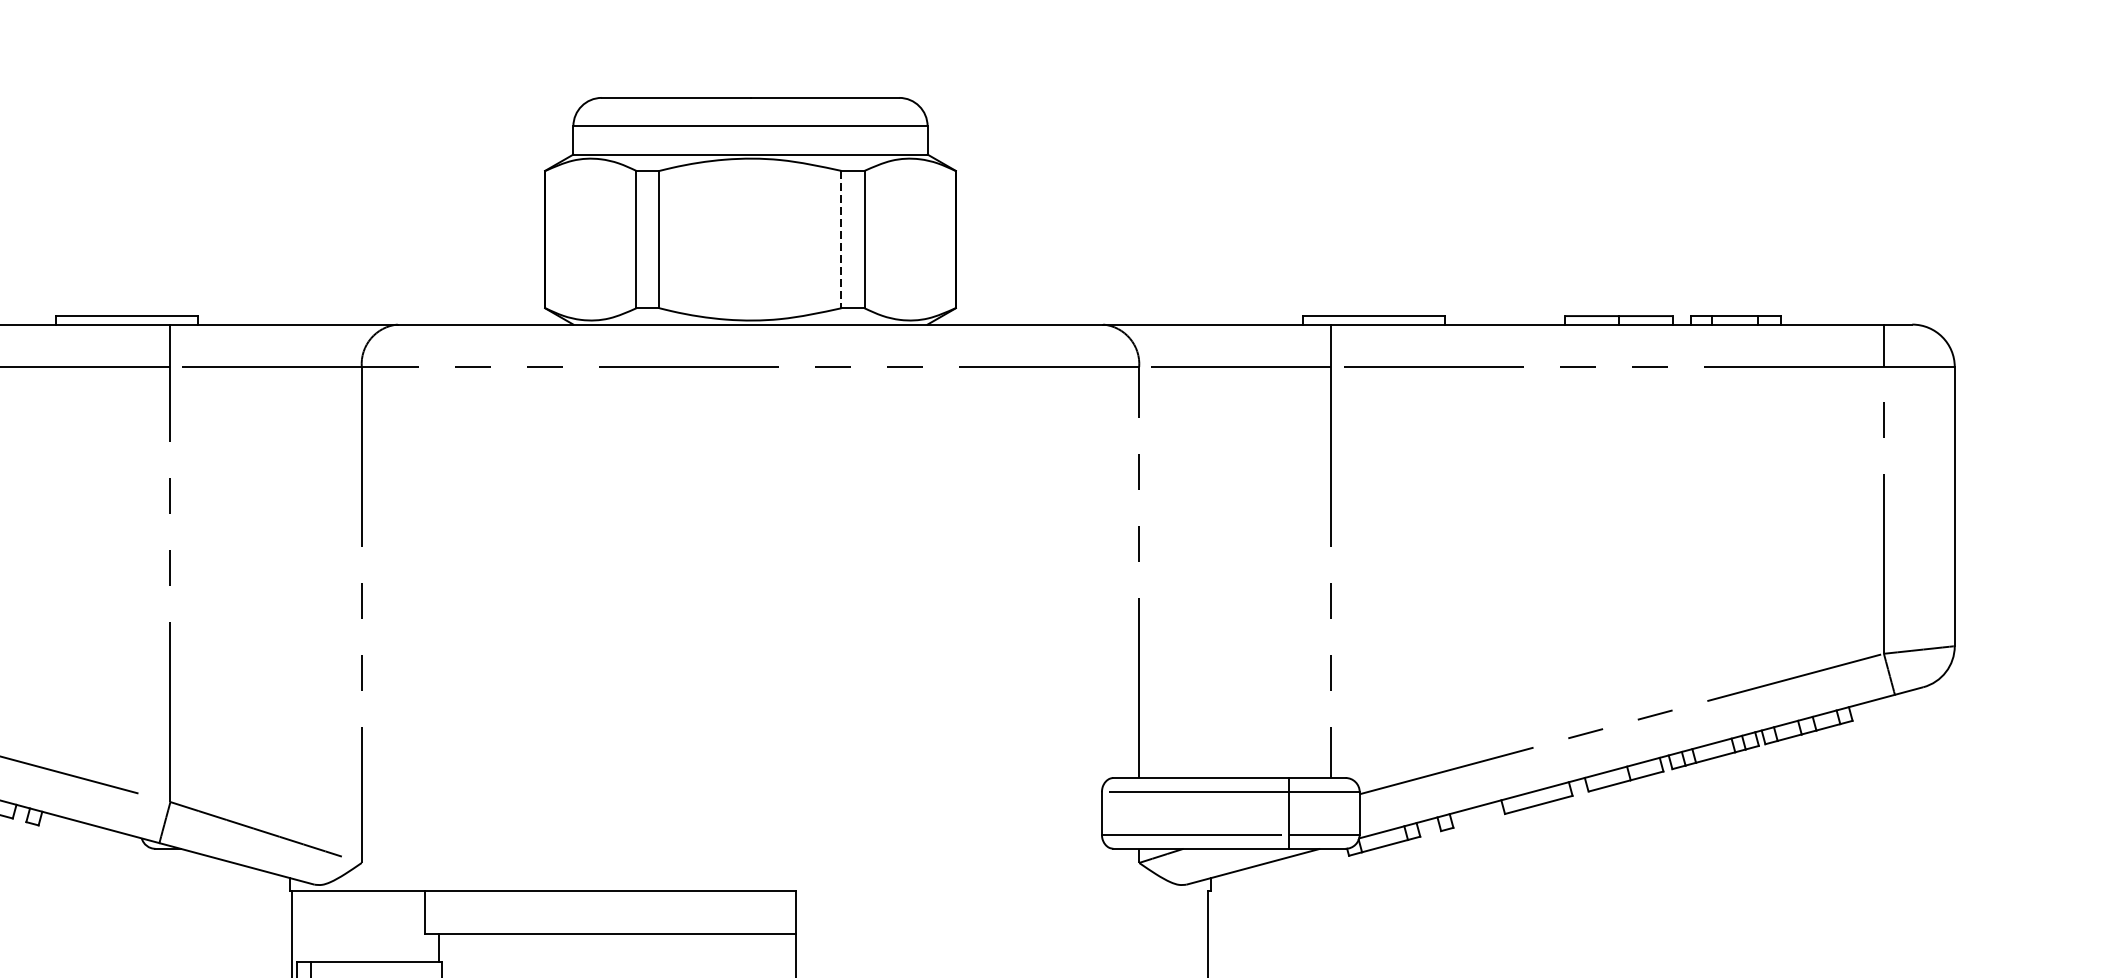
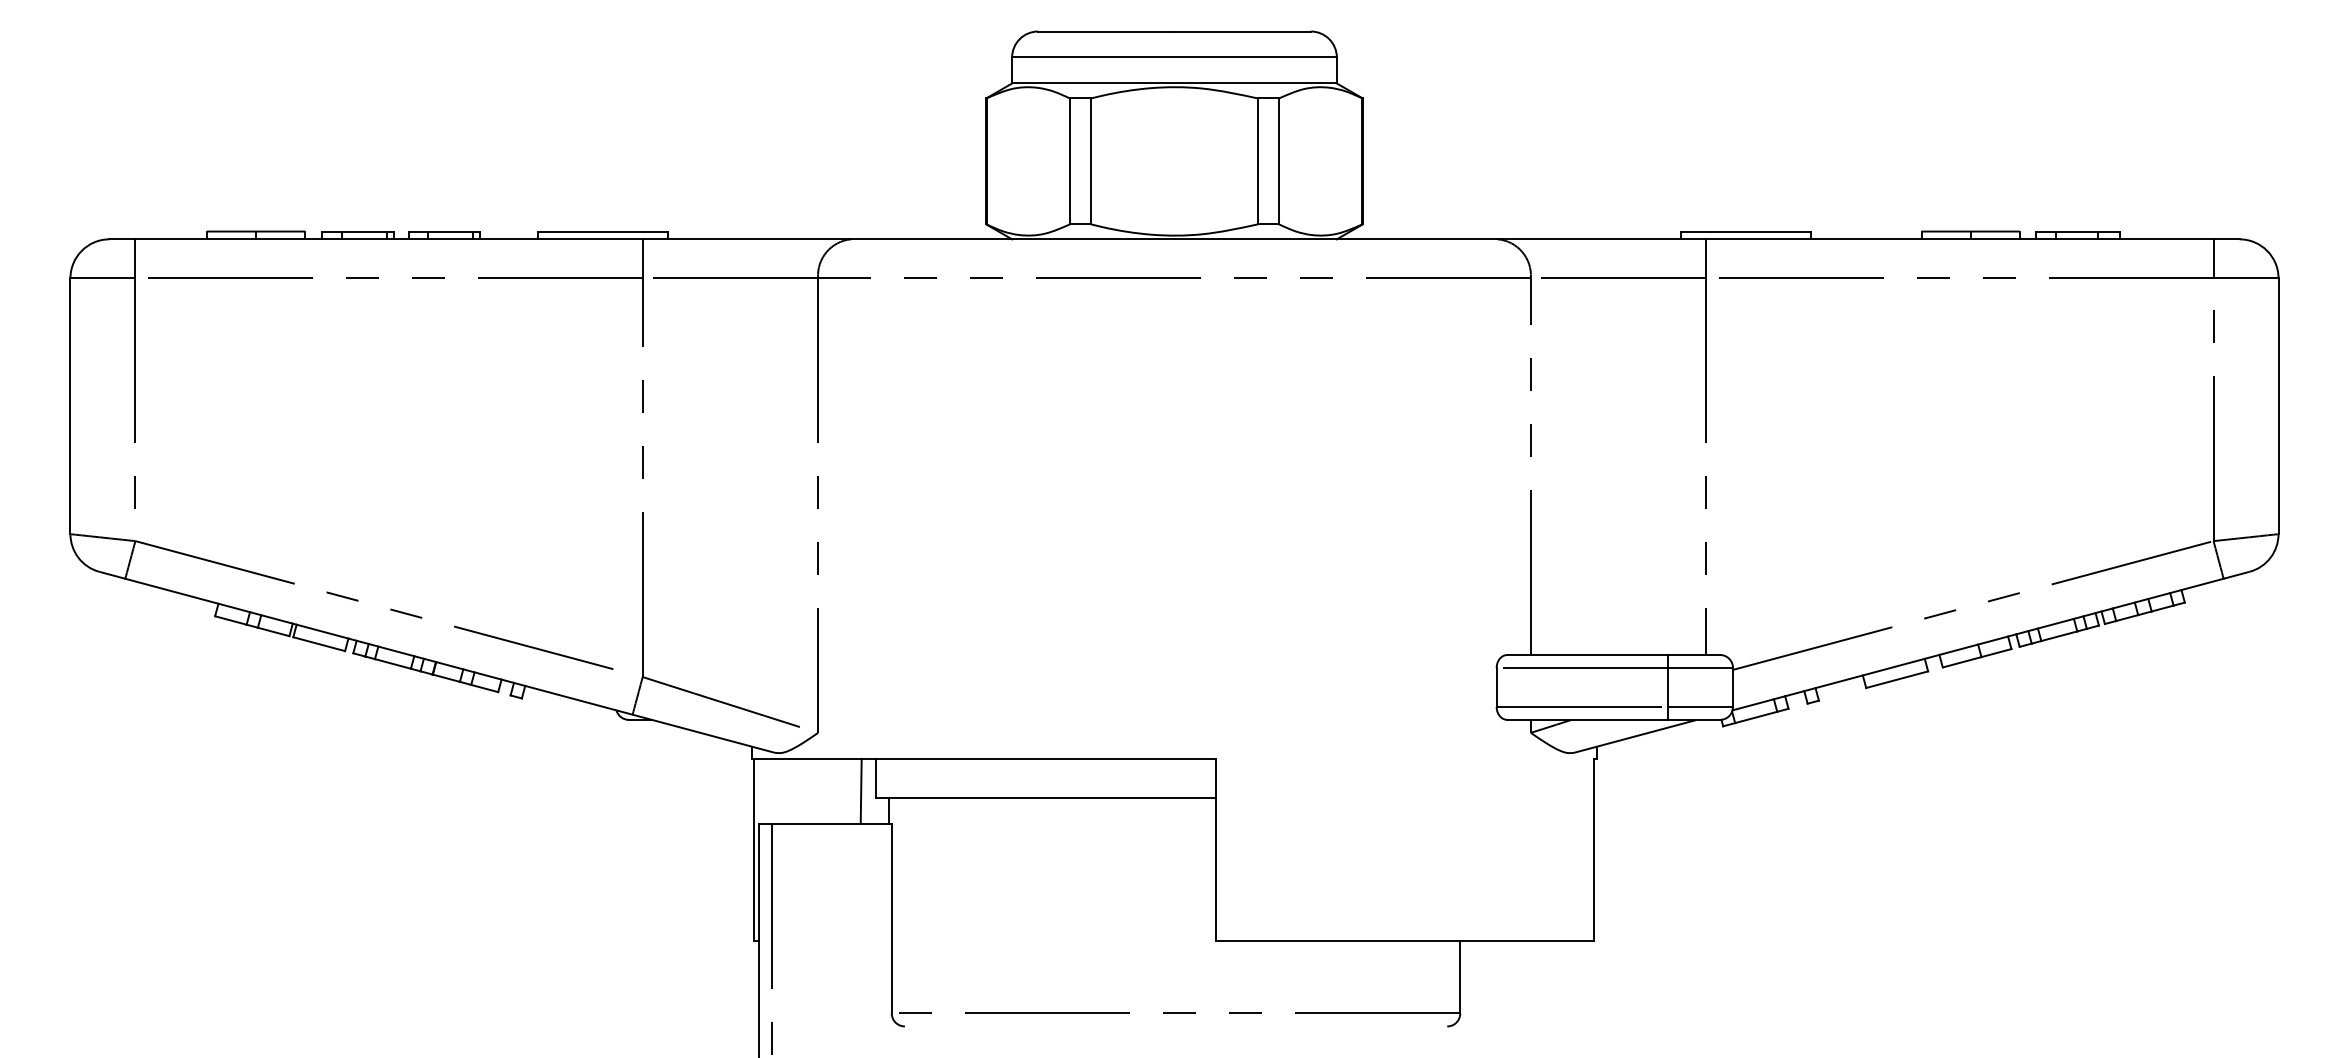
line: (841, 239) -> (1257, 161), dashed -> solid
line: (407, 925) -> (860, 790), added

